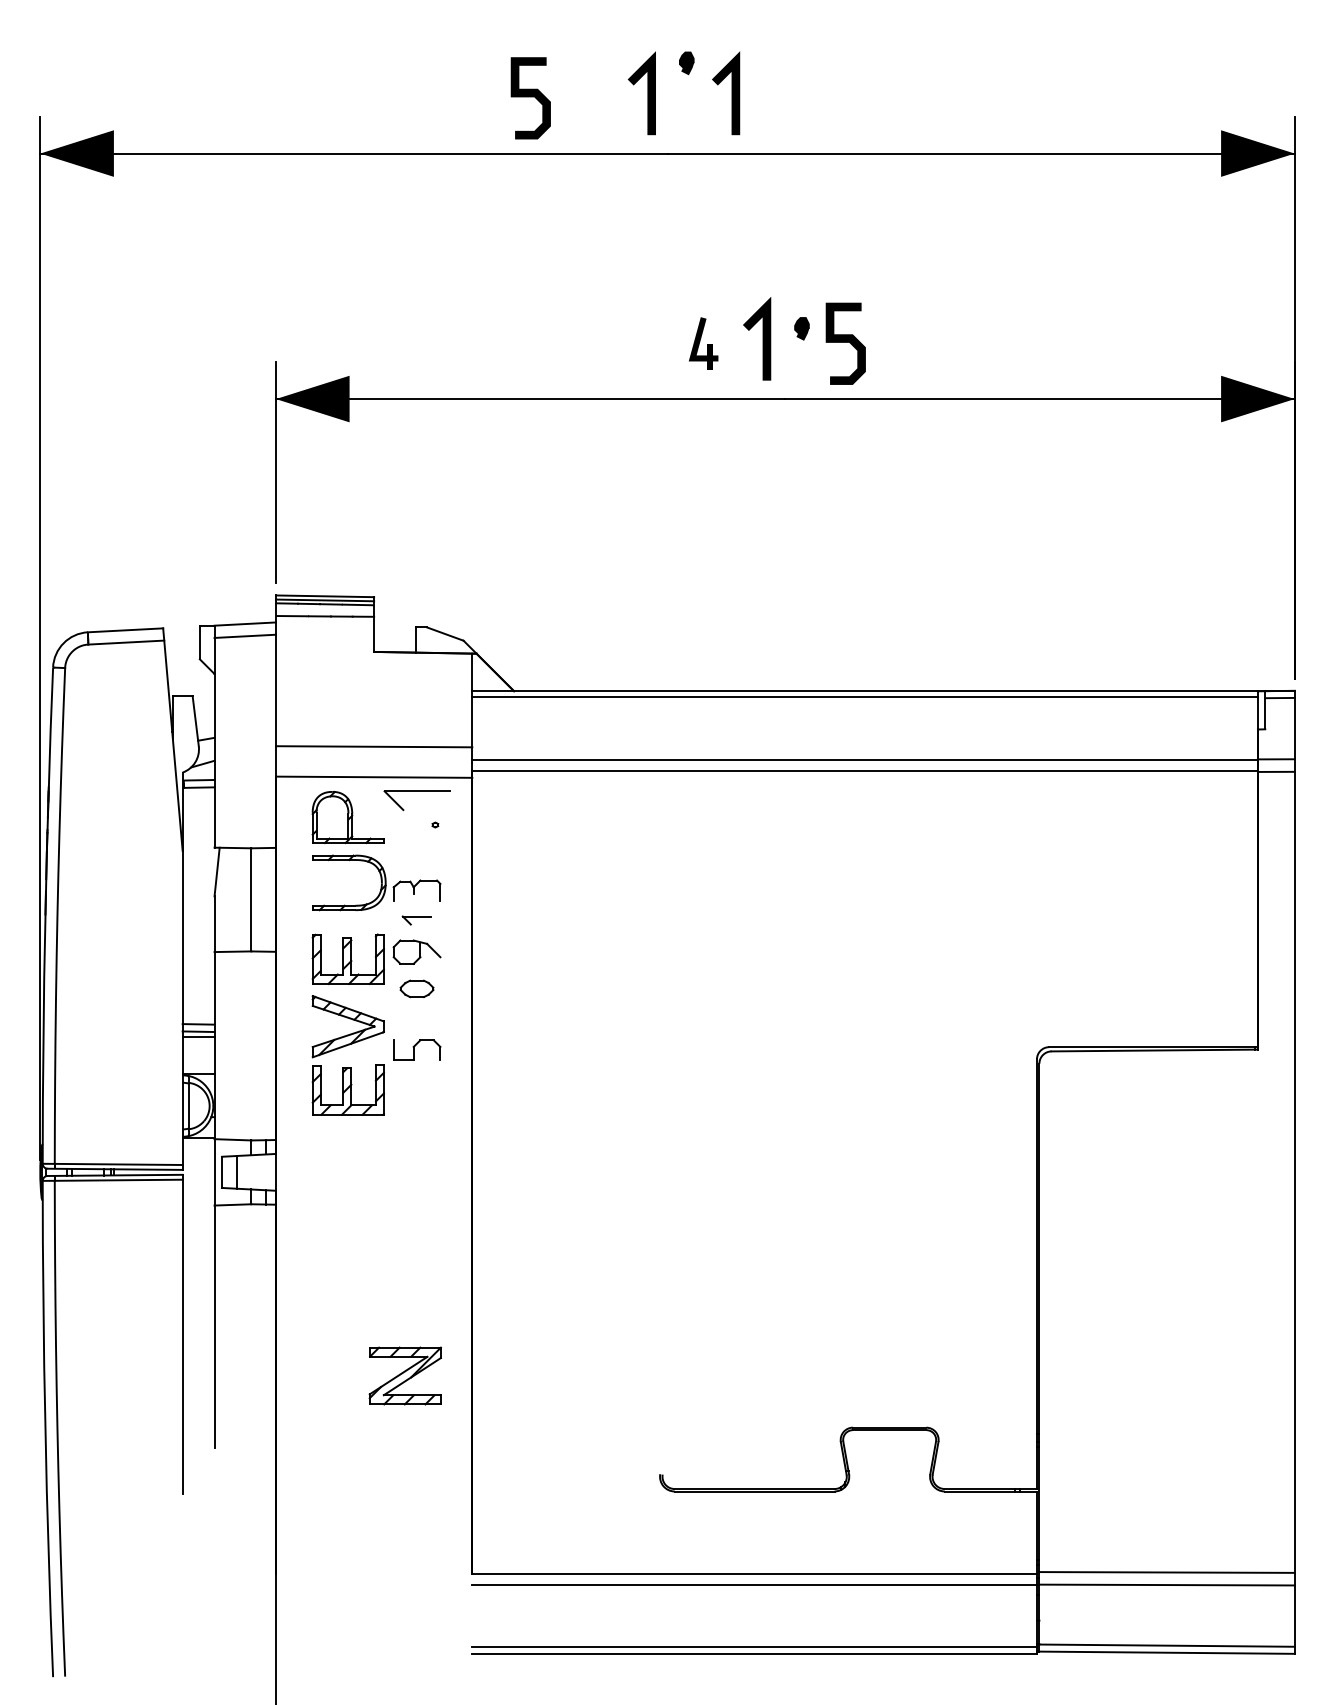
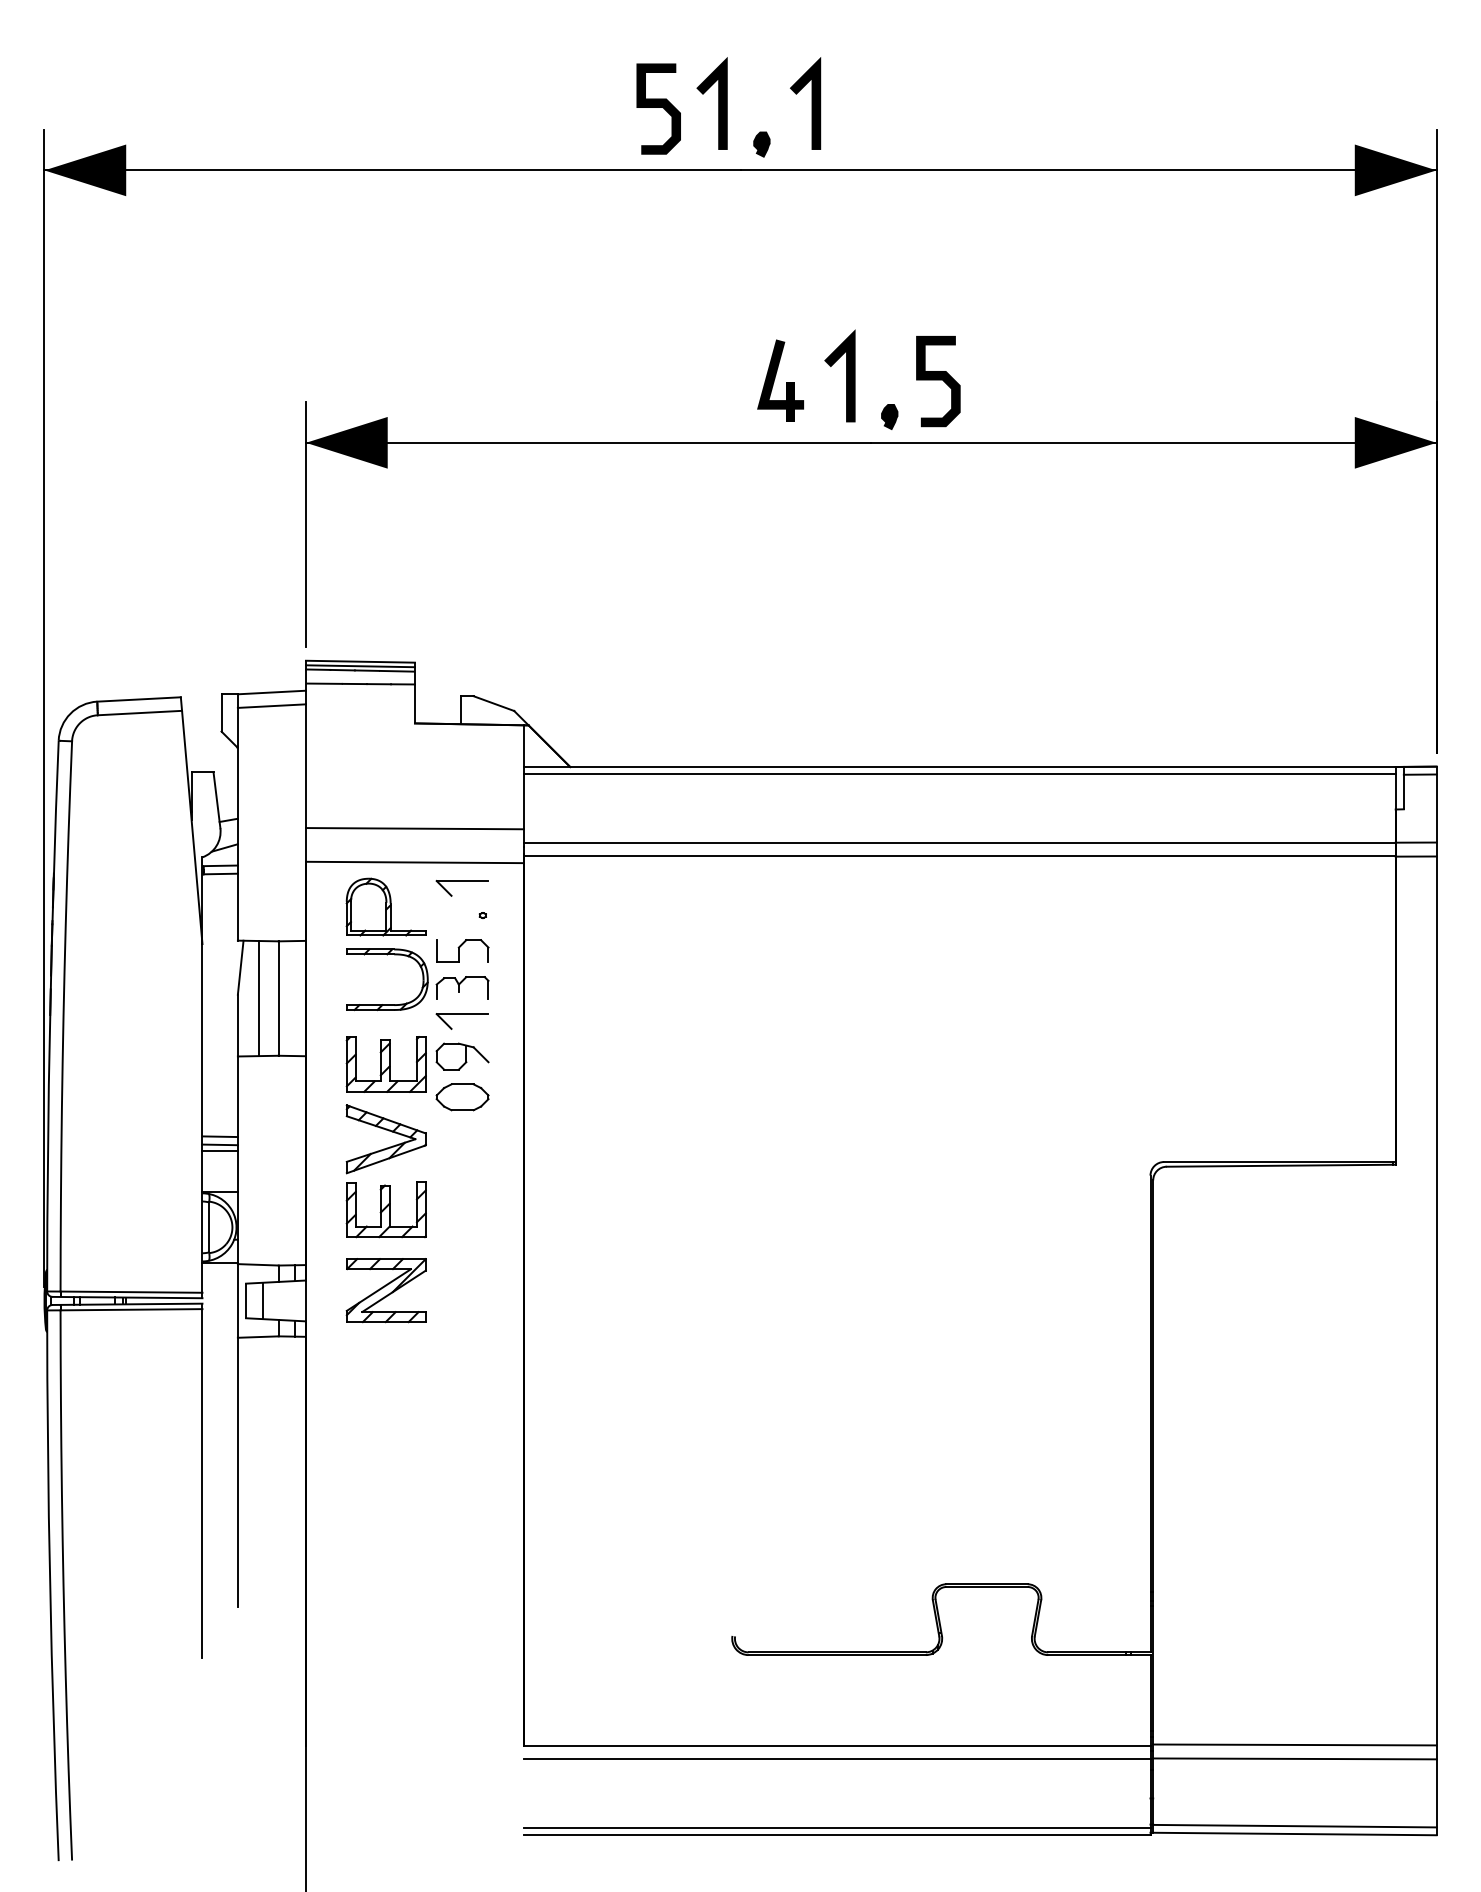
part: (686, 63) -> (761, 144), moved
curve: (530, 97) -> (658, 108), moved
part: (801, 328) -> (889, 416), moved
part: (703, 343) -> (780, 381), size x1.43
part: (416, 800) -> (461, 888), size x0.71
line: (233, 899) -> (258, 998), added
part: (416, 920) -> (461, 1021), size x1.67
part: (416, 988) -> (461, 1096), size x1.43
part: (417, 1049) -> (463, 950), moved
part: (404, 1375) -> (385, 1290), moved

